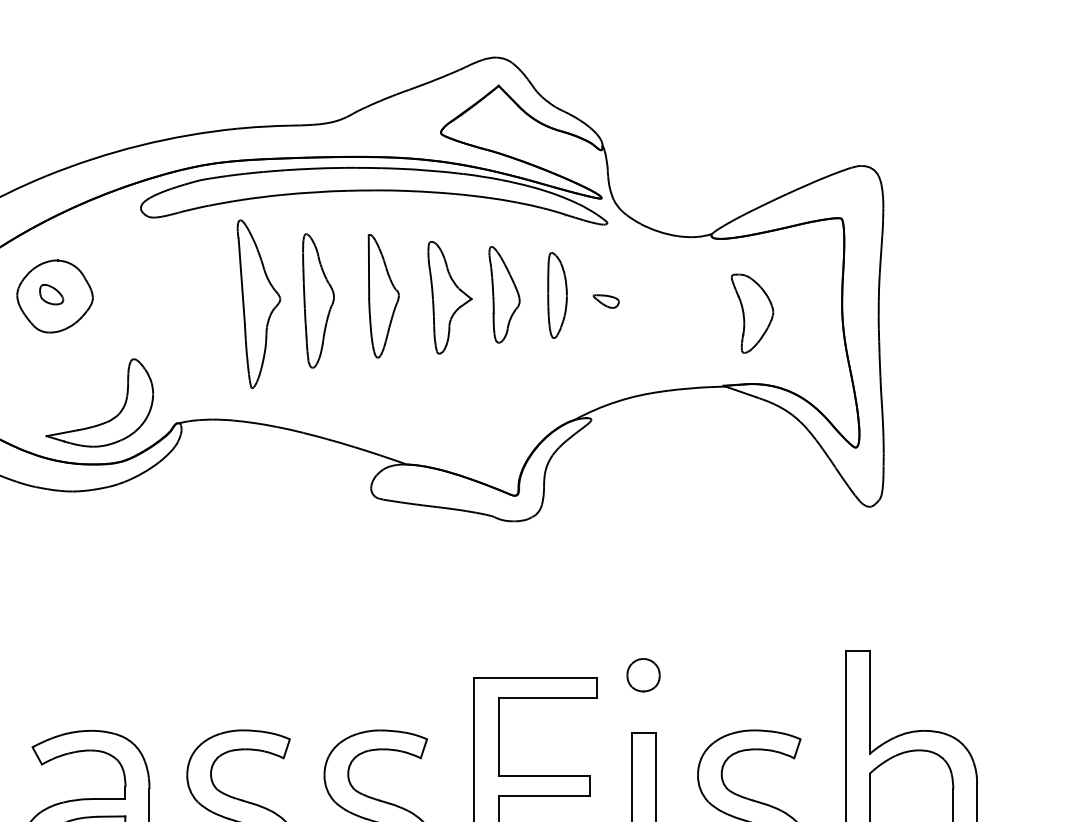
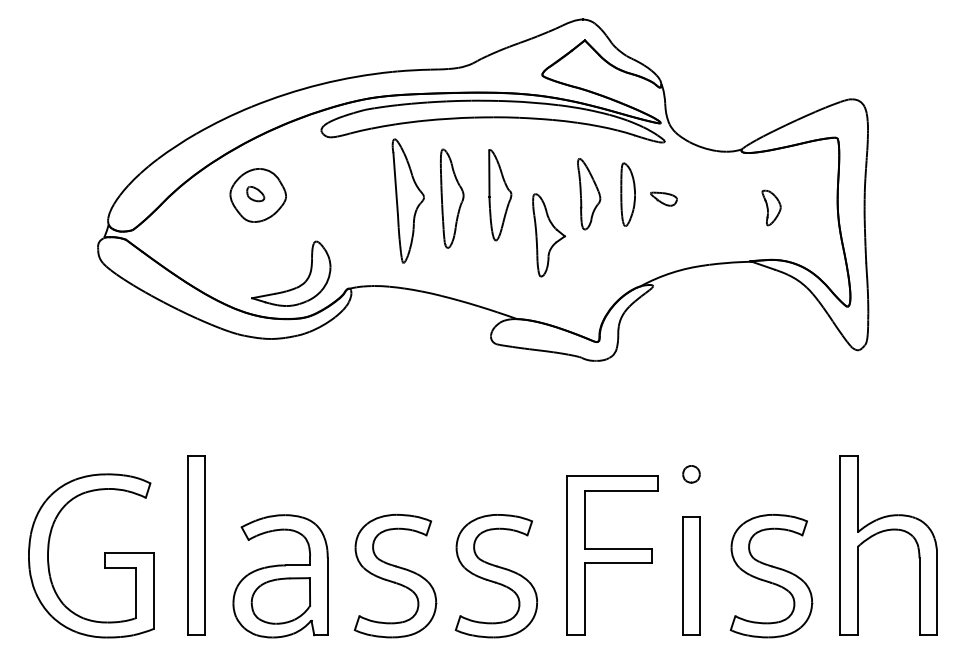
part: (450, 297) -> (549, 235), moved
part: (606, 300) -> (664, 198), size x1.4
part: (752, 312) -> (771, 207), size x0.6
part: (643, 675) -> (691, 474), size x0.7

